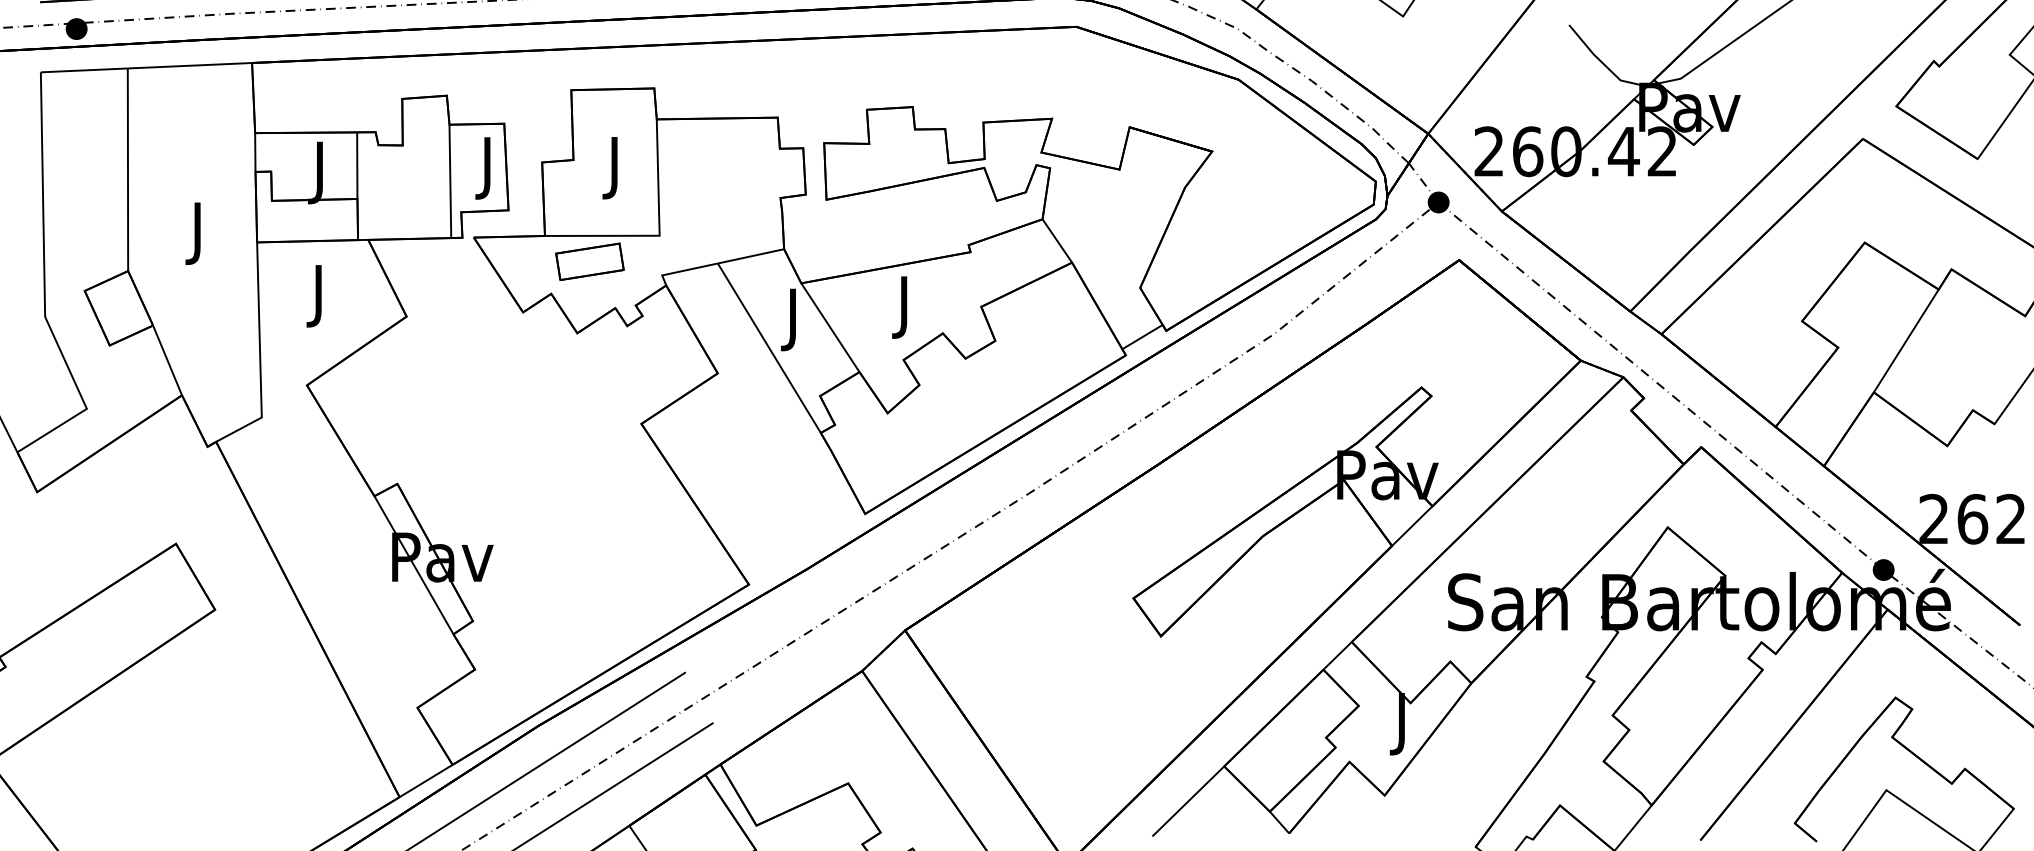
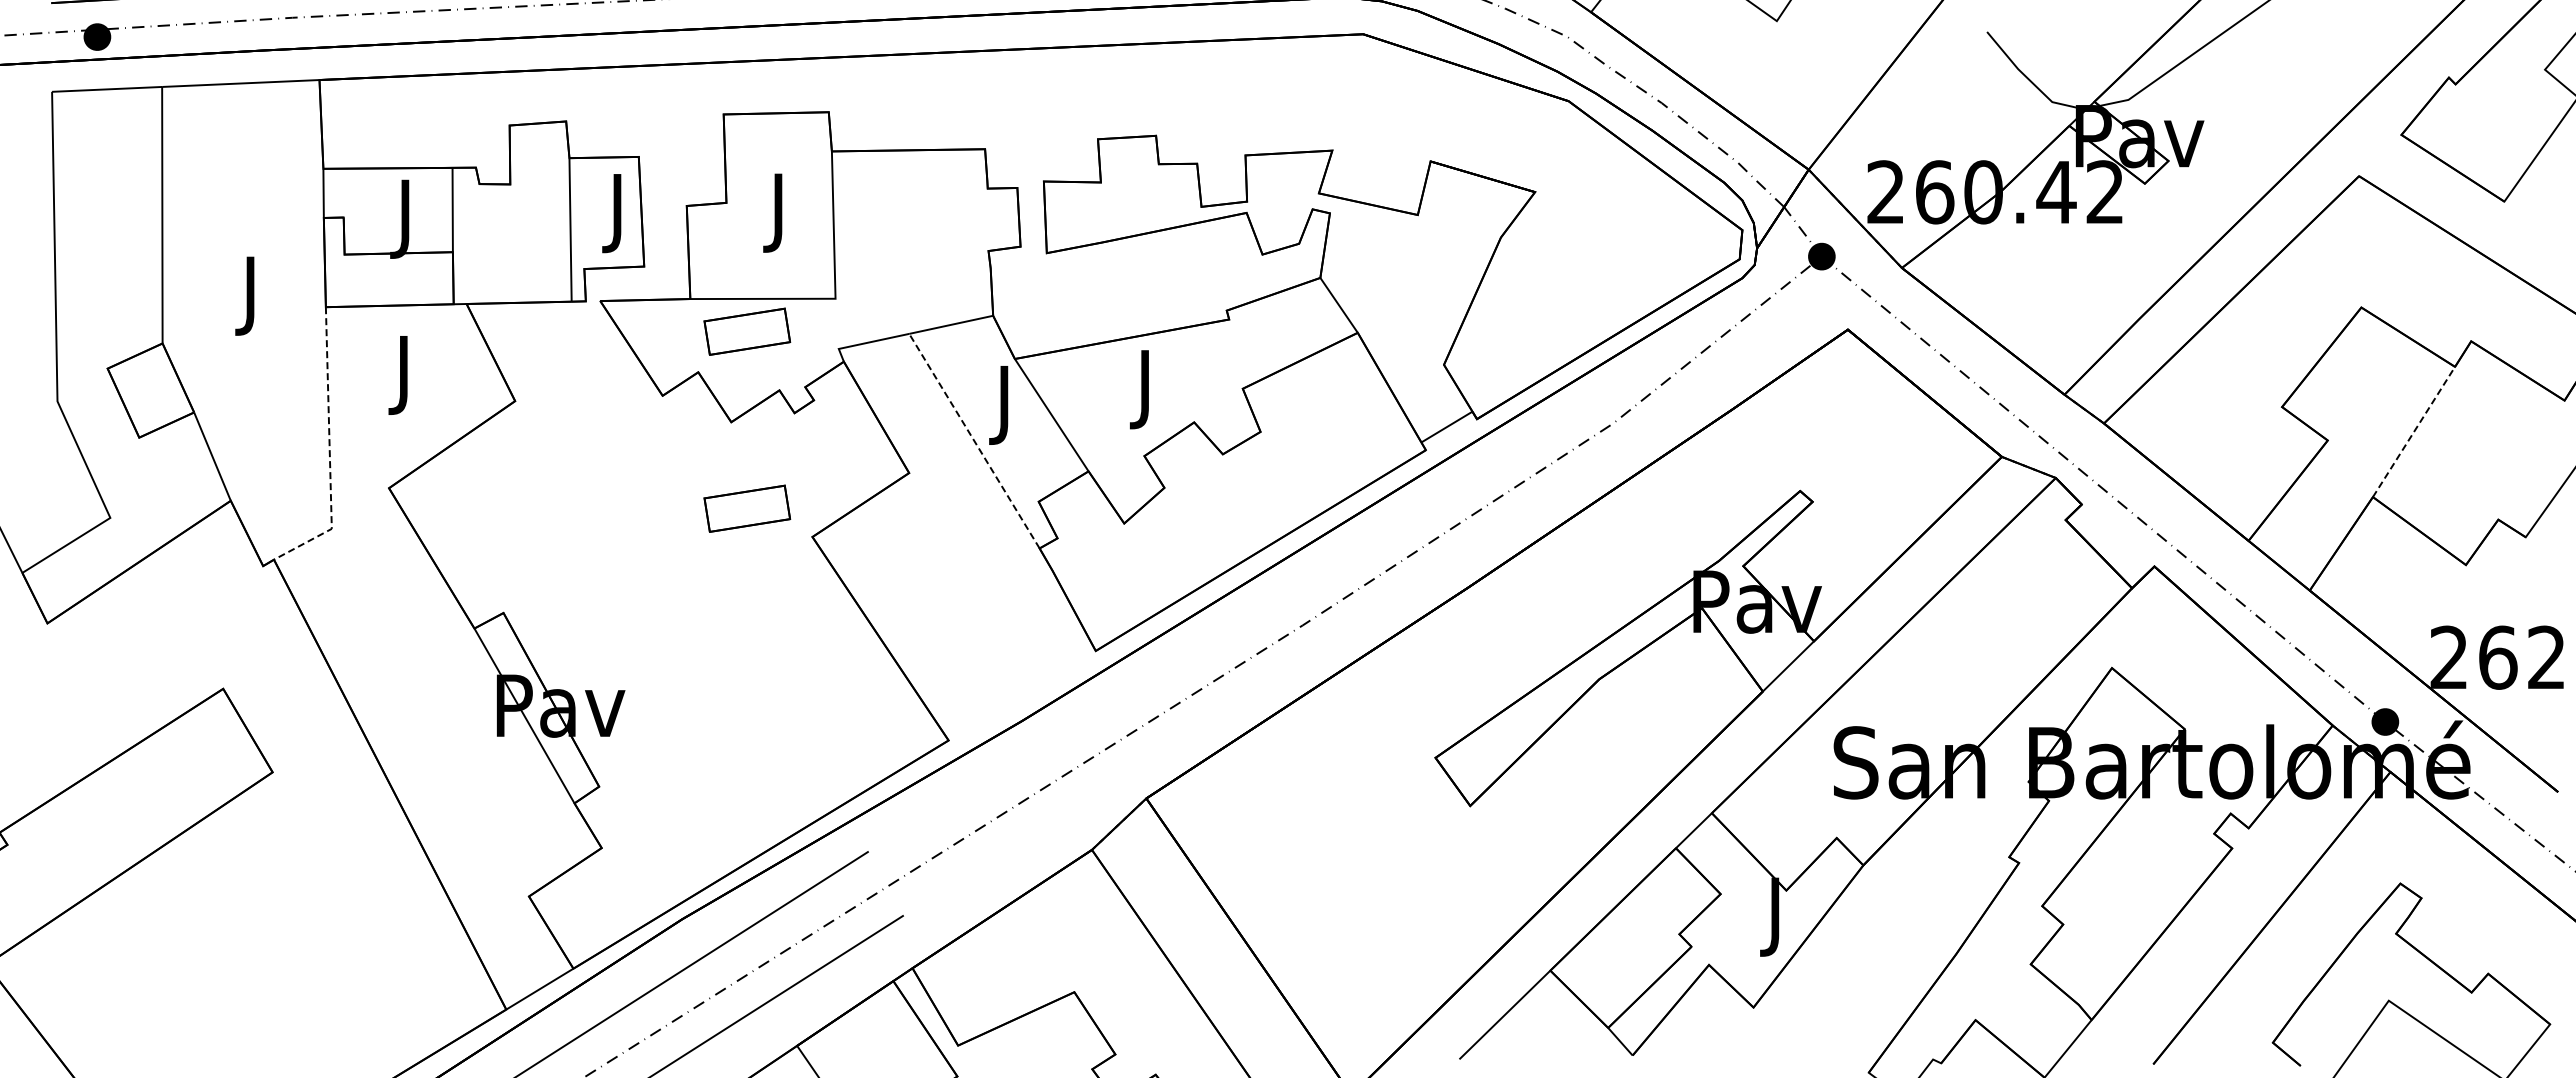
line: (1906, 340) -> (2414, 431), solid -> dashed
line: (769, 348) -> (974, 441), solid -> dashed
line: (259, 356) -> (329, 451), solid -> dashed
part: (590, 401) -> (747, 508), added

